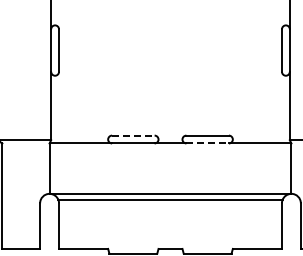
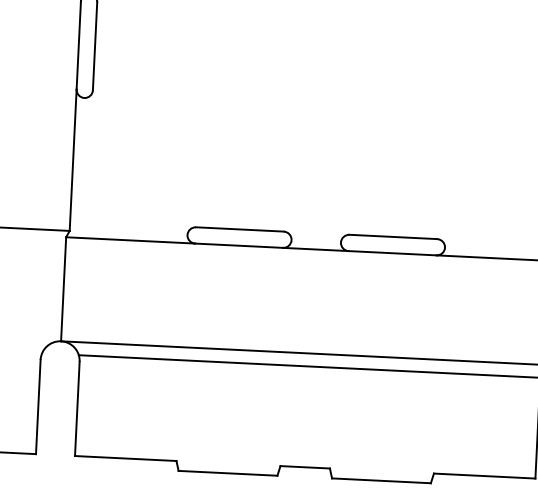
line: (133, 135) -> (240, 229), dashed -> solid
line: (208, 143) -> (394, 253), dashed -> solid

